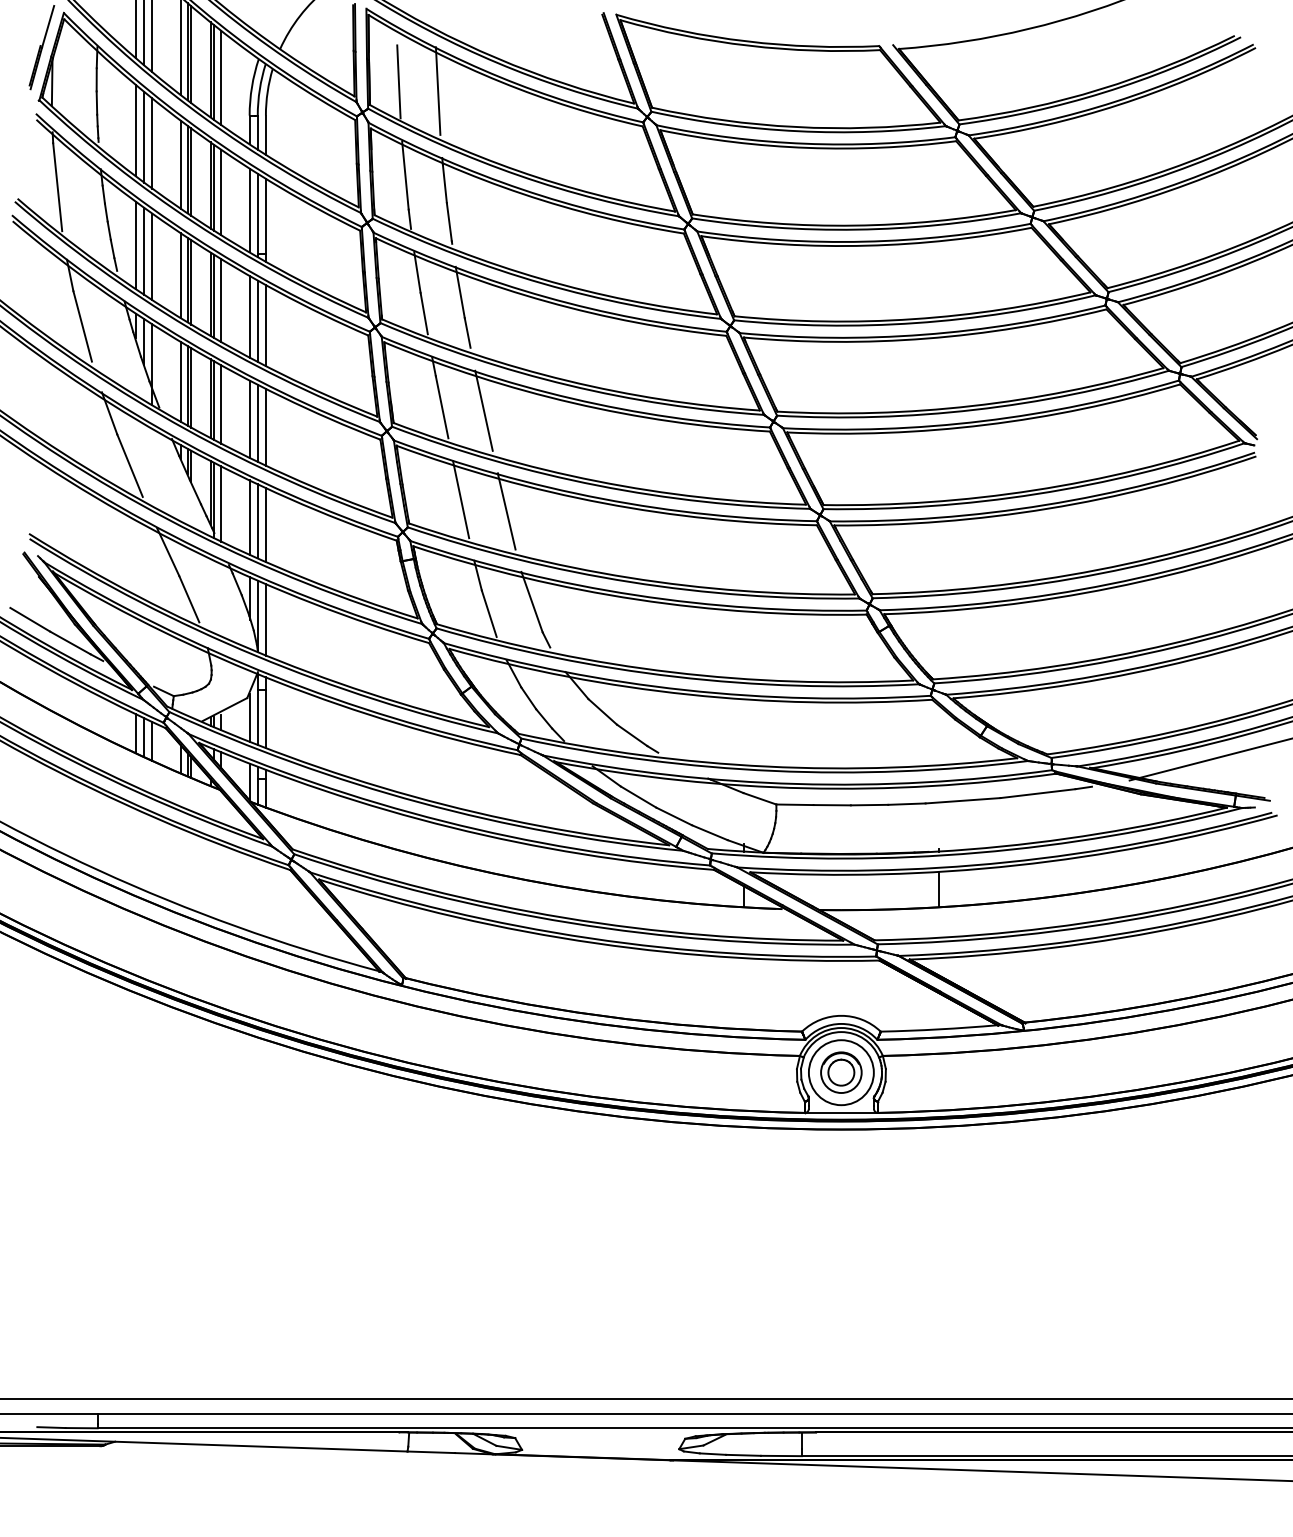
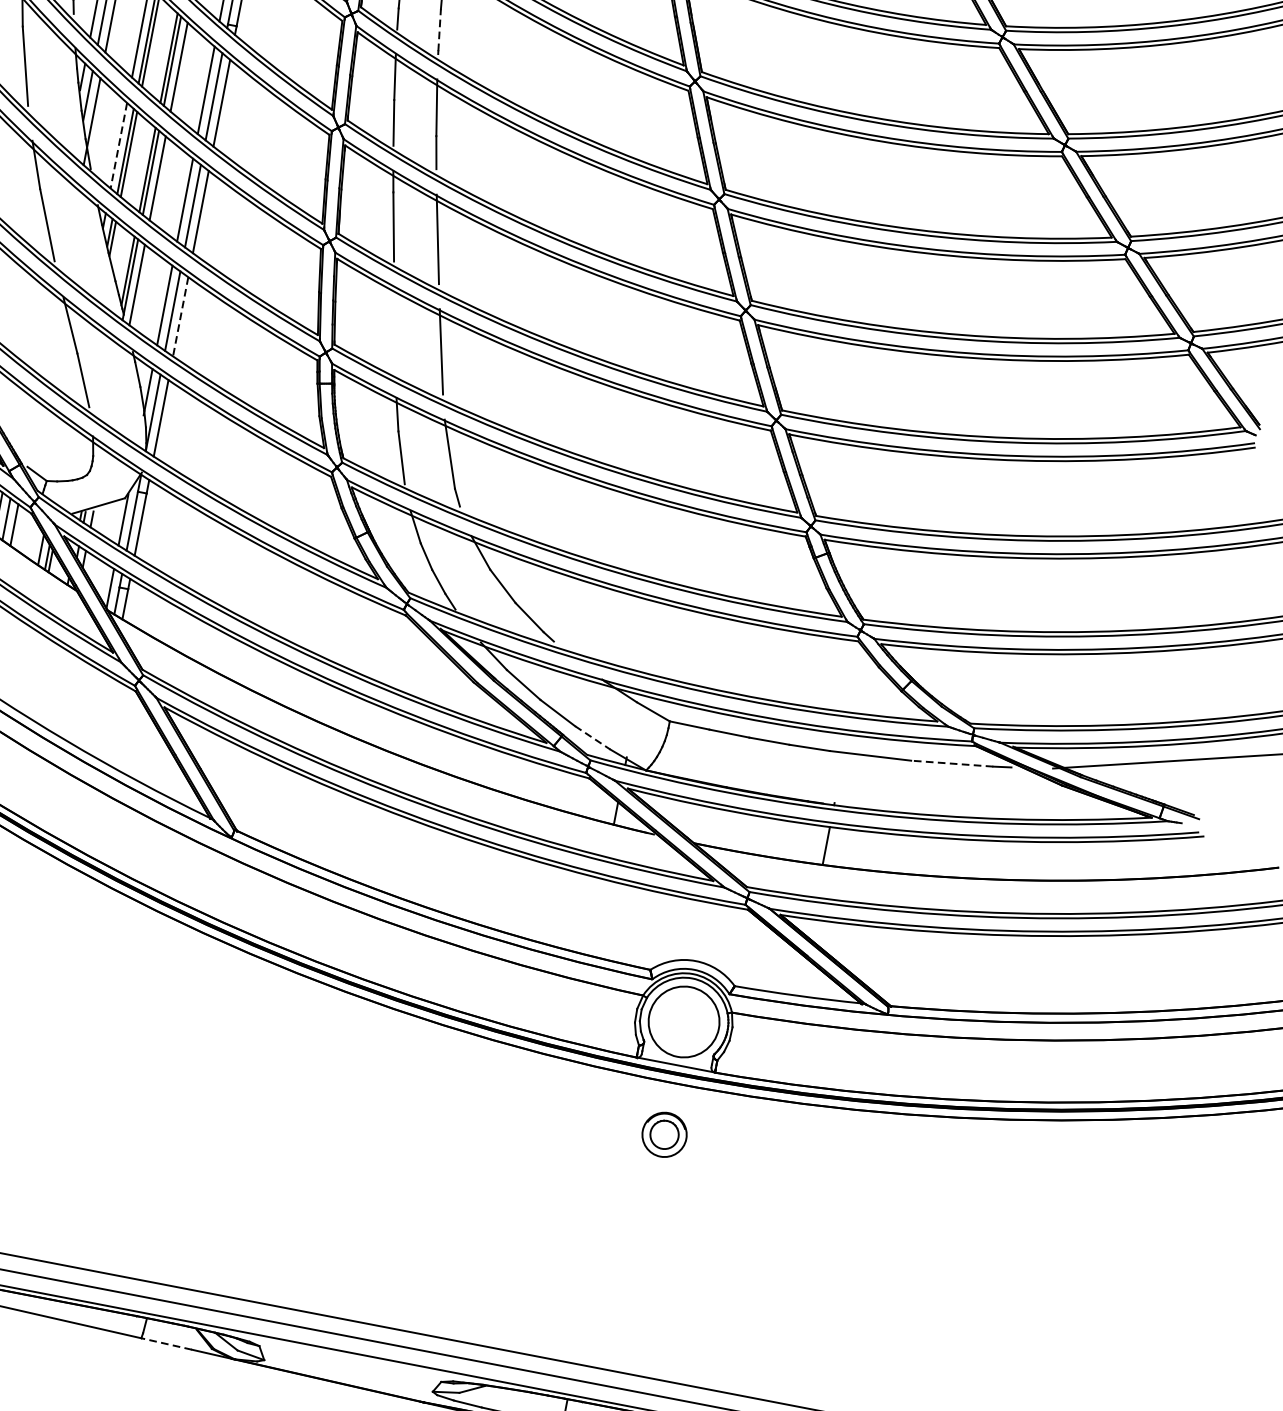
line: (449, 221) -> (439, 29), solid -> dashed
line: (180, 381) -> (118, 145), solid -> dashed
line: (461, 499) -> (395, 329), removed
line: (265, 525) -> (180, 317), solid -> dashed
line: (1038, 793) -> (952, 763), solid -> dashed
line: (710, 832) -> (593, 737), solid -> dashed
part: (841, 1072) -> (664, 1134), moved
line: (431, 1452) -> (166, 1344), solid -> dashed

